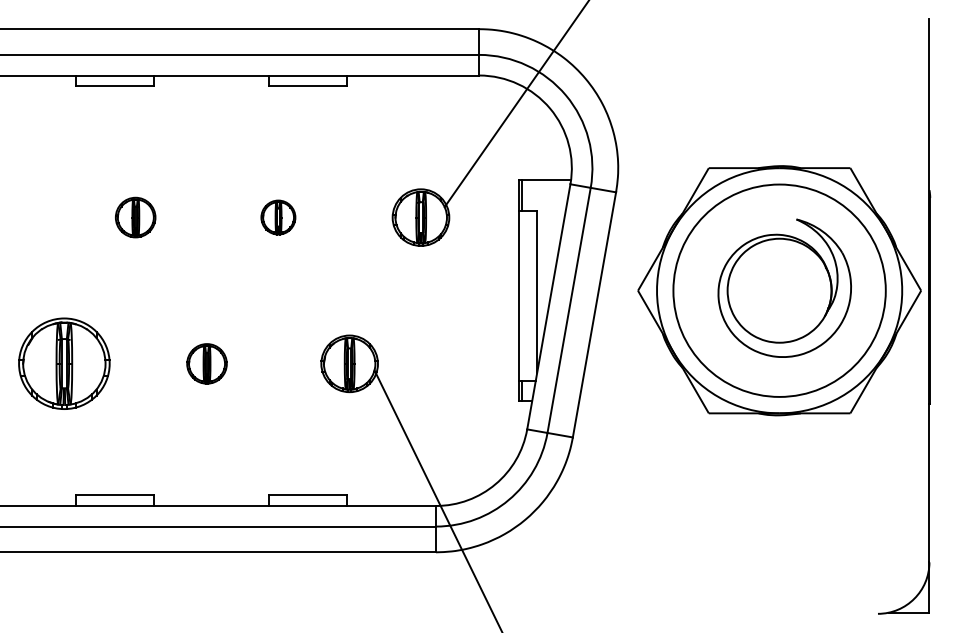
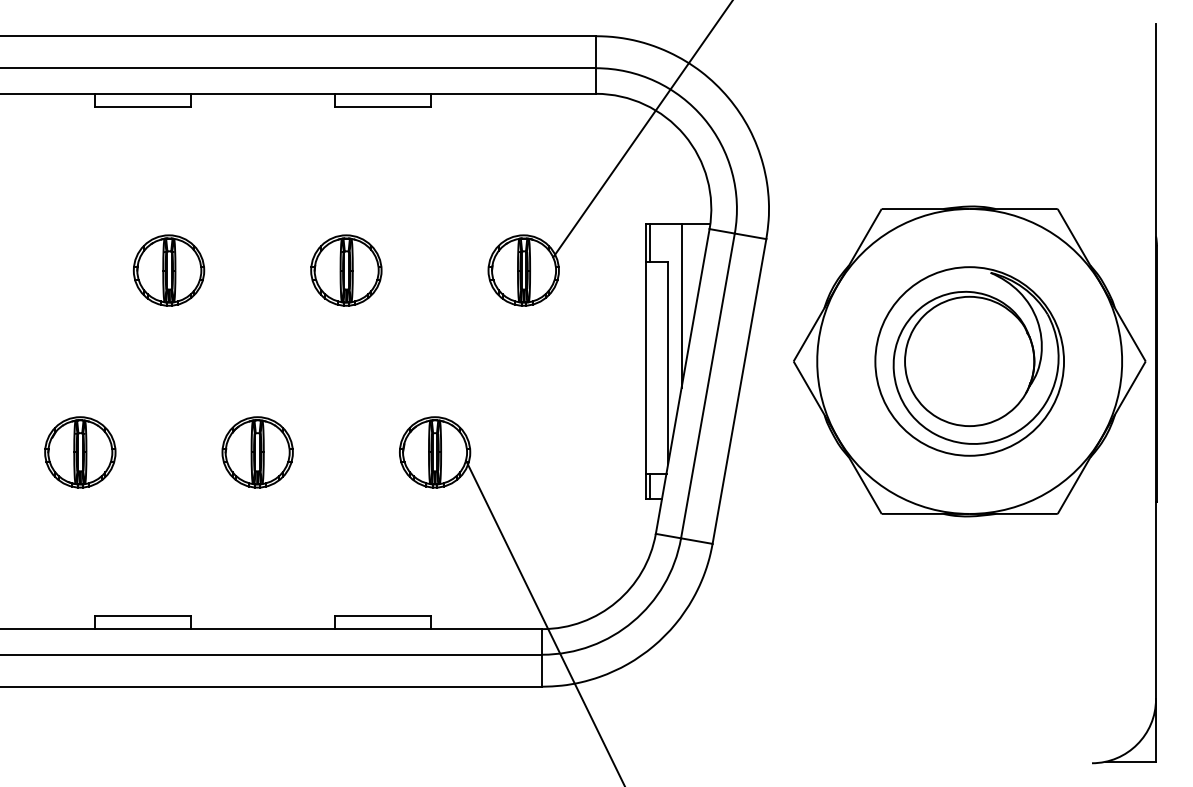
part: (135, 217) -> (168, 270), size x1.43
part: (278, 217) -> (346, 270), size x1.67
line: (547, 246) -> (681, 306), added
circle: (779, 290) -> (969, 361), size x0.71
part: (64, 363) -> (80, 451), size x0.62
part: (206, 363) -> (257, 451), size x1.43

